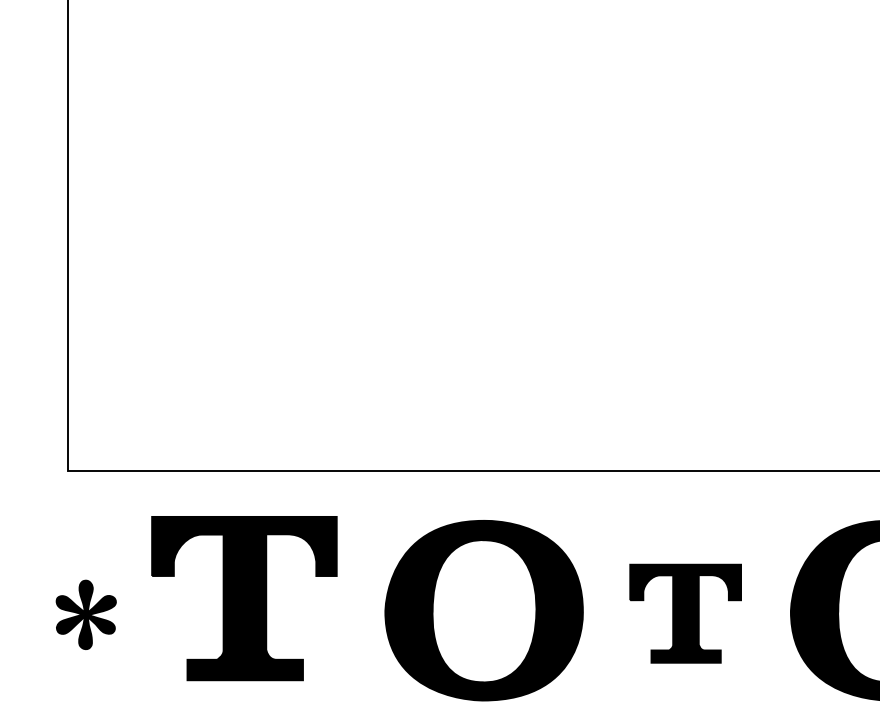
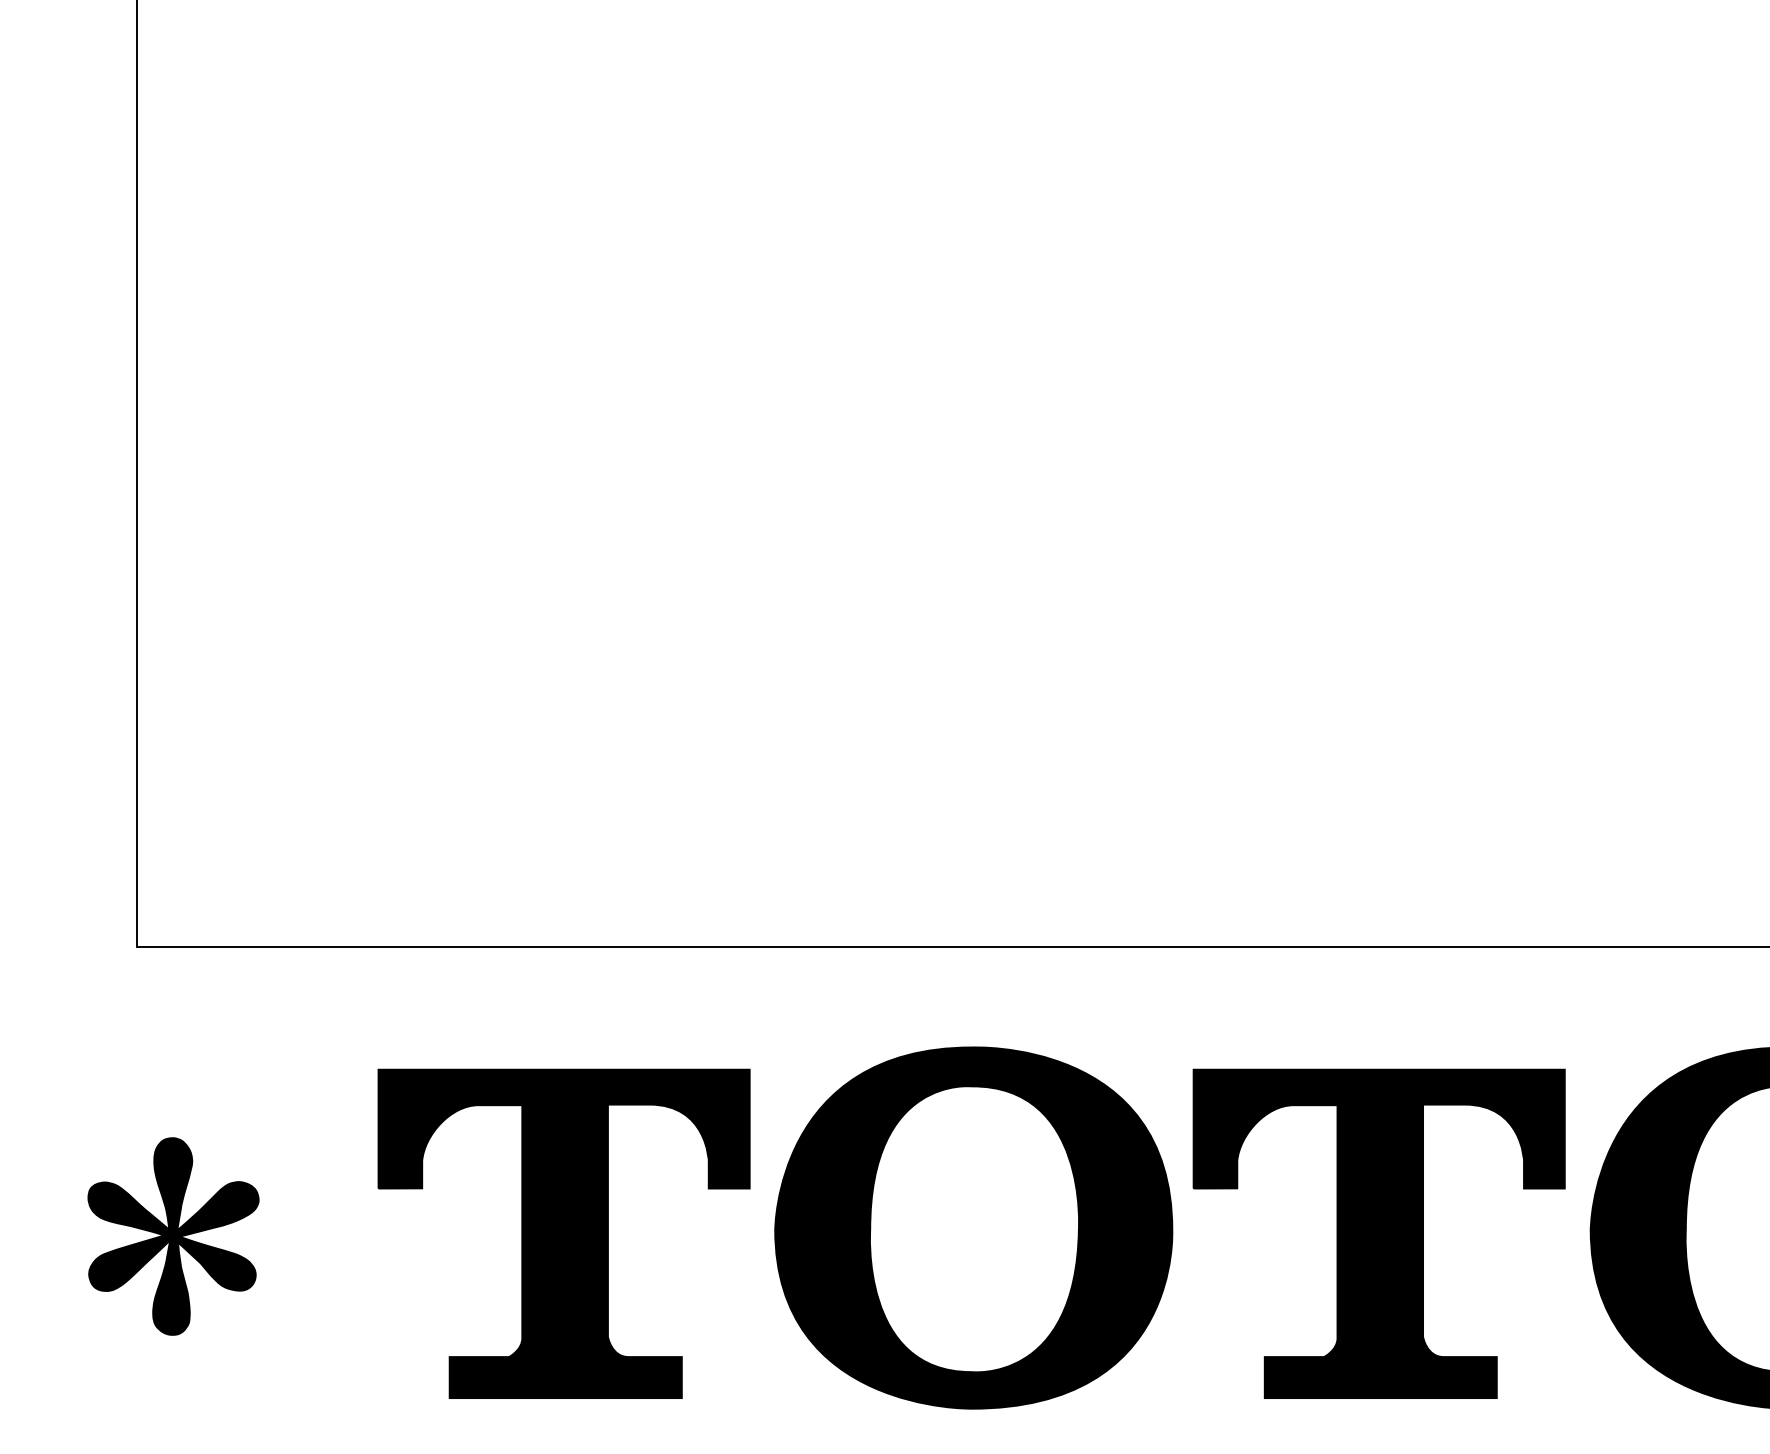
part: (244, 598) -> (564, 1233), moved
part: (685, 613) -> (1378, 1233), size x1.67
part: (86, 614) -> (174, 1235), size x1.43

